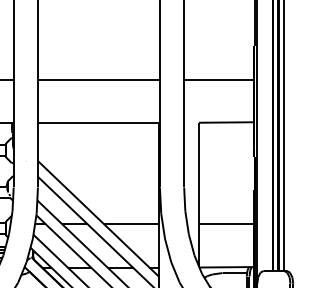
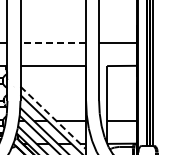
line: (99, 78) -> (53, 42), solid -> dashed
line: (99, 220) -> (53, 118), solid -> dashed

